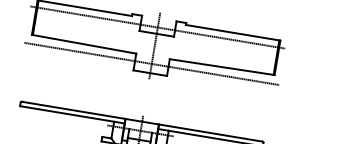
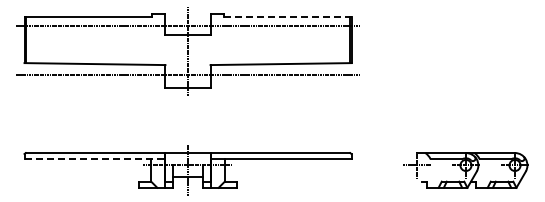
line: (232, 32) -> (287, 16), solid -> dashed
line: (72, 115) -> (95, 159), solid -> dashed

